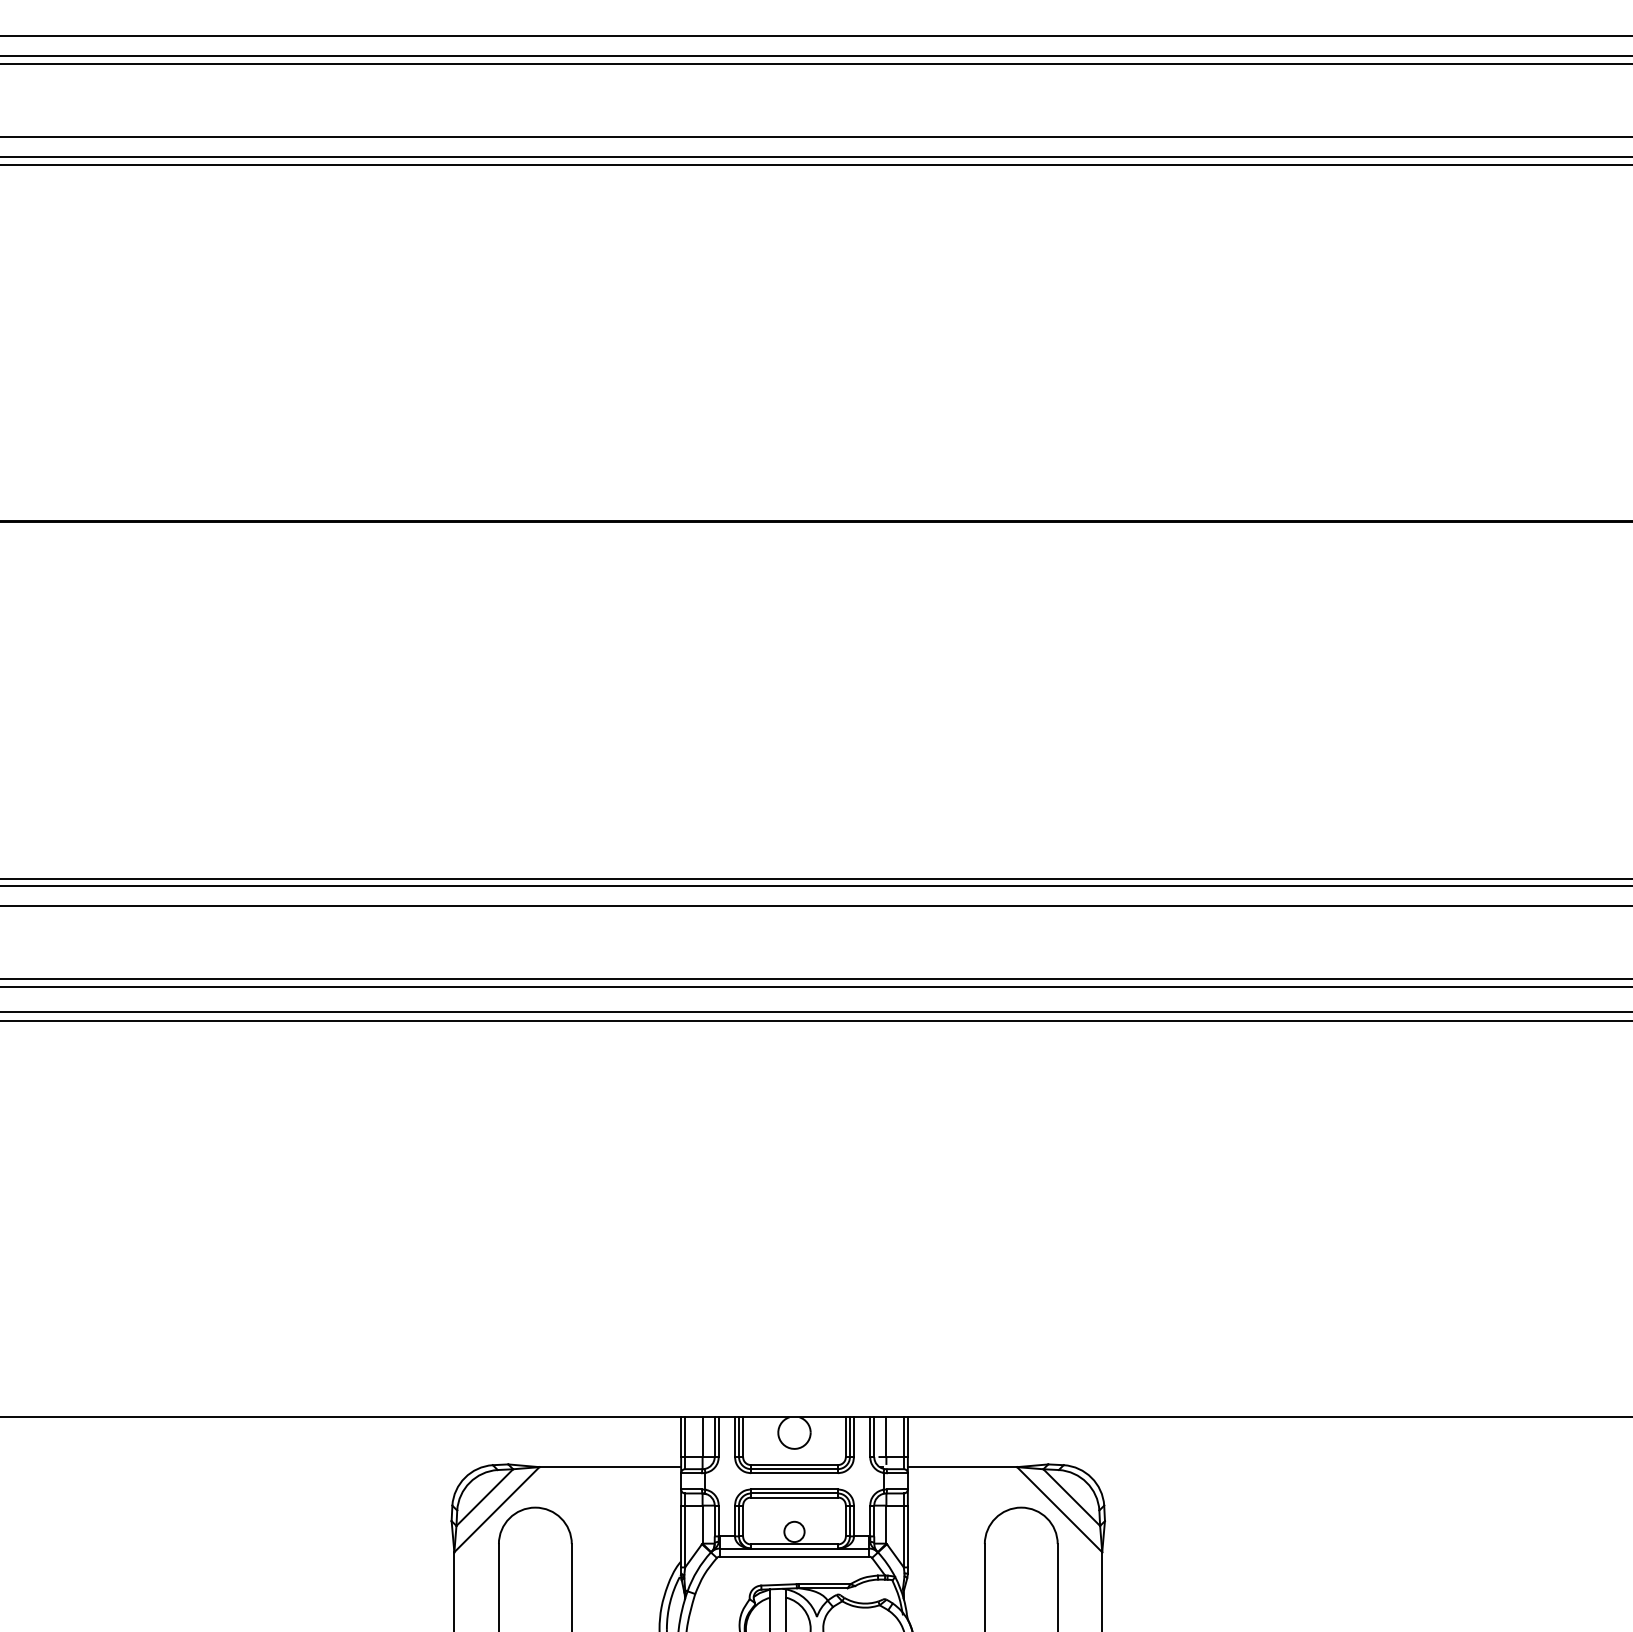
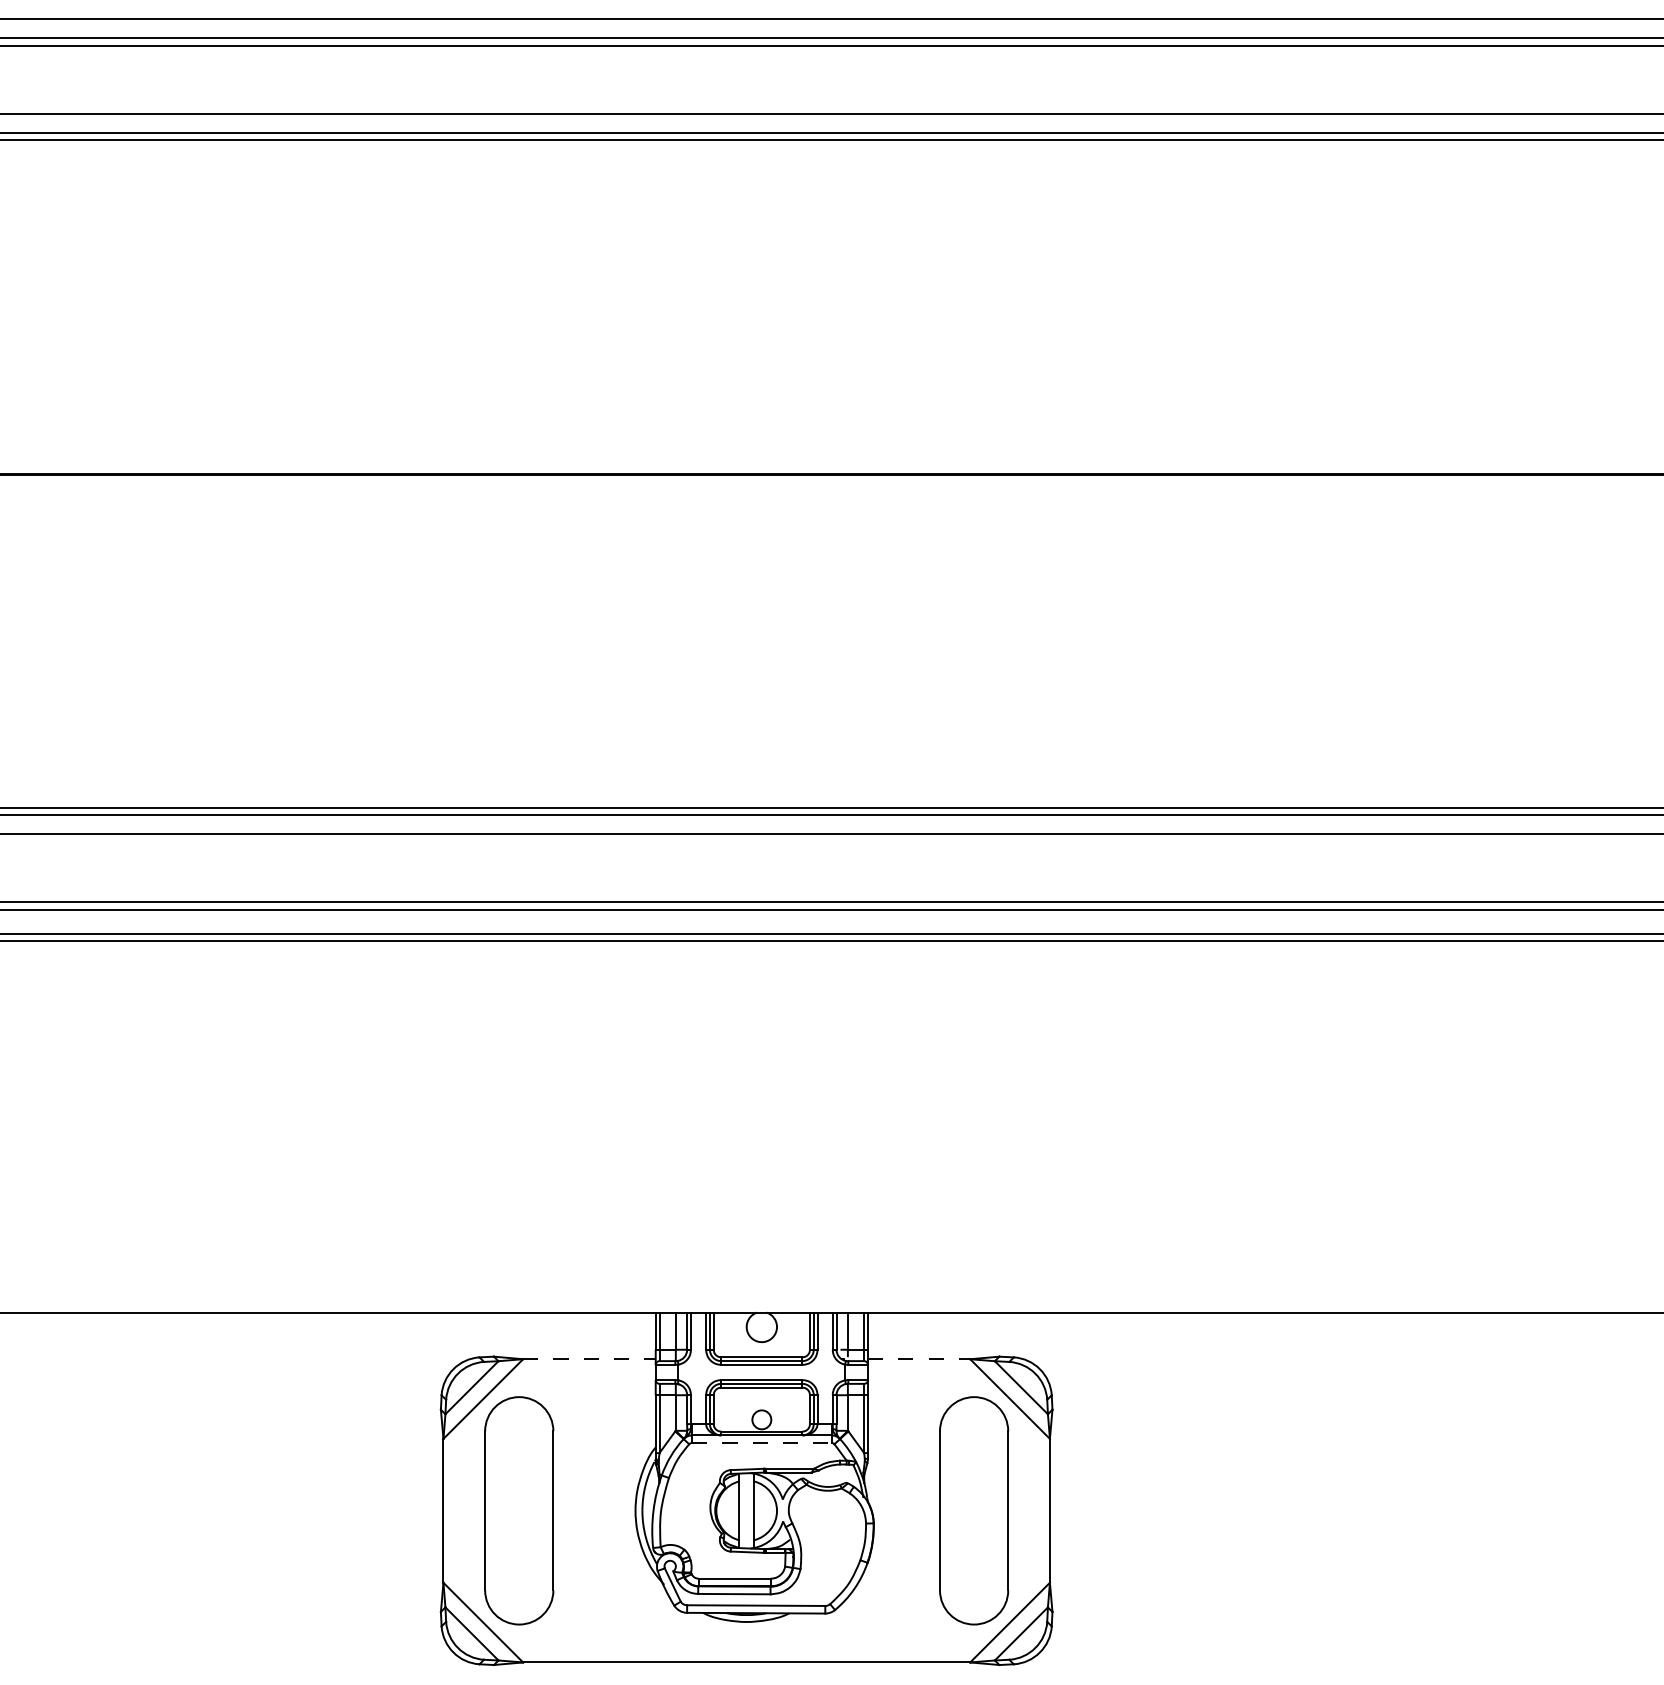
line: (610, 1467) -> (589, 1359), solid -> dashed
line: (962, 1467) -> (919, 1359), solid -> dashed
line: (794, 1556) -> (761, 1442), solid -> dashed

